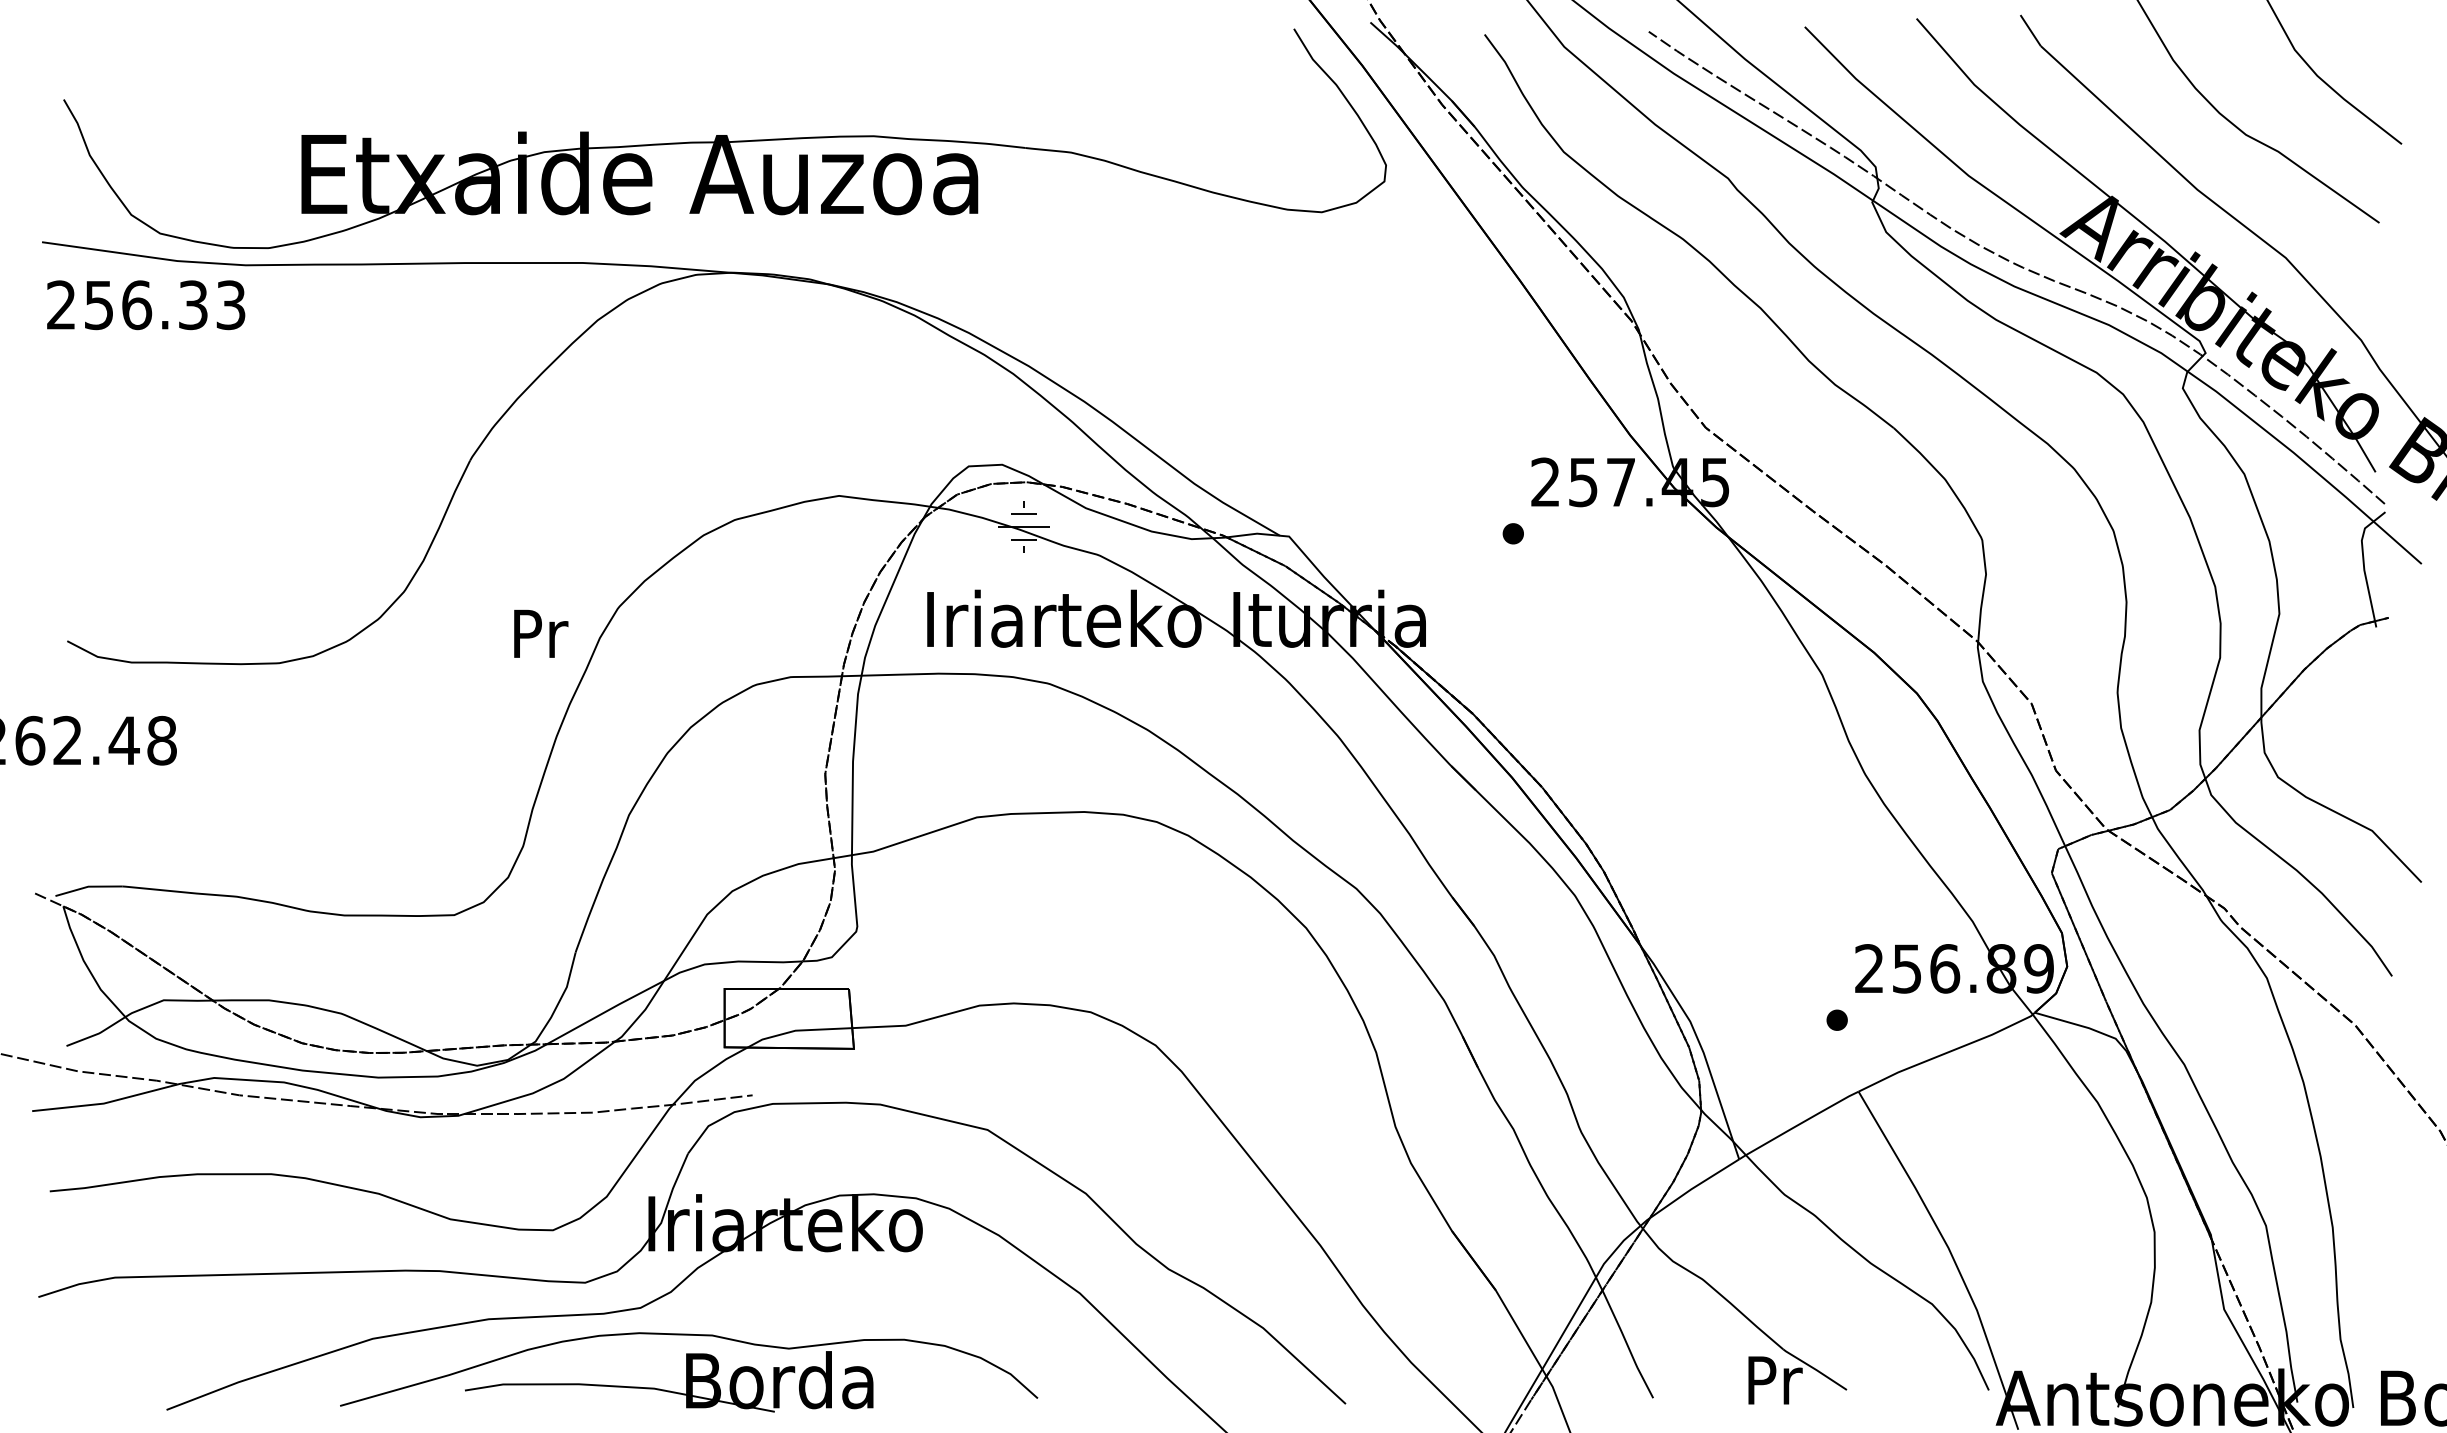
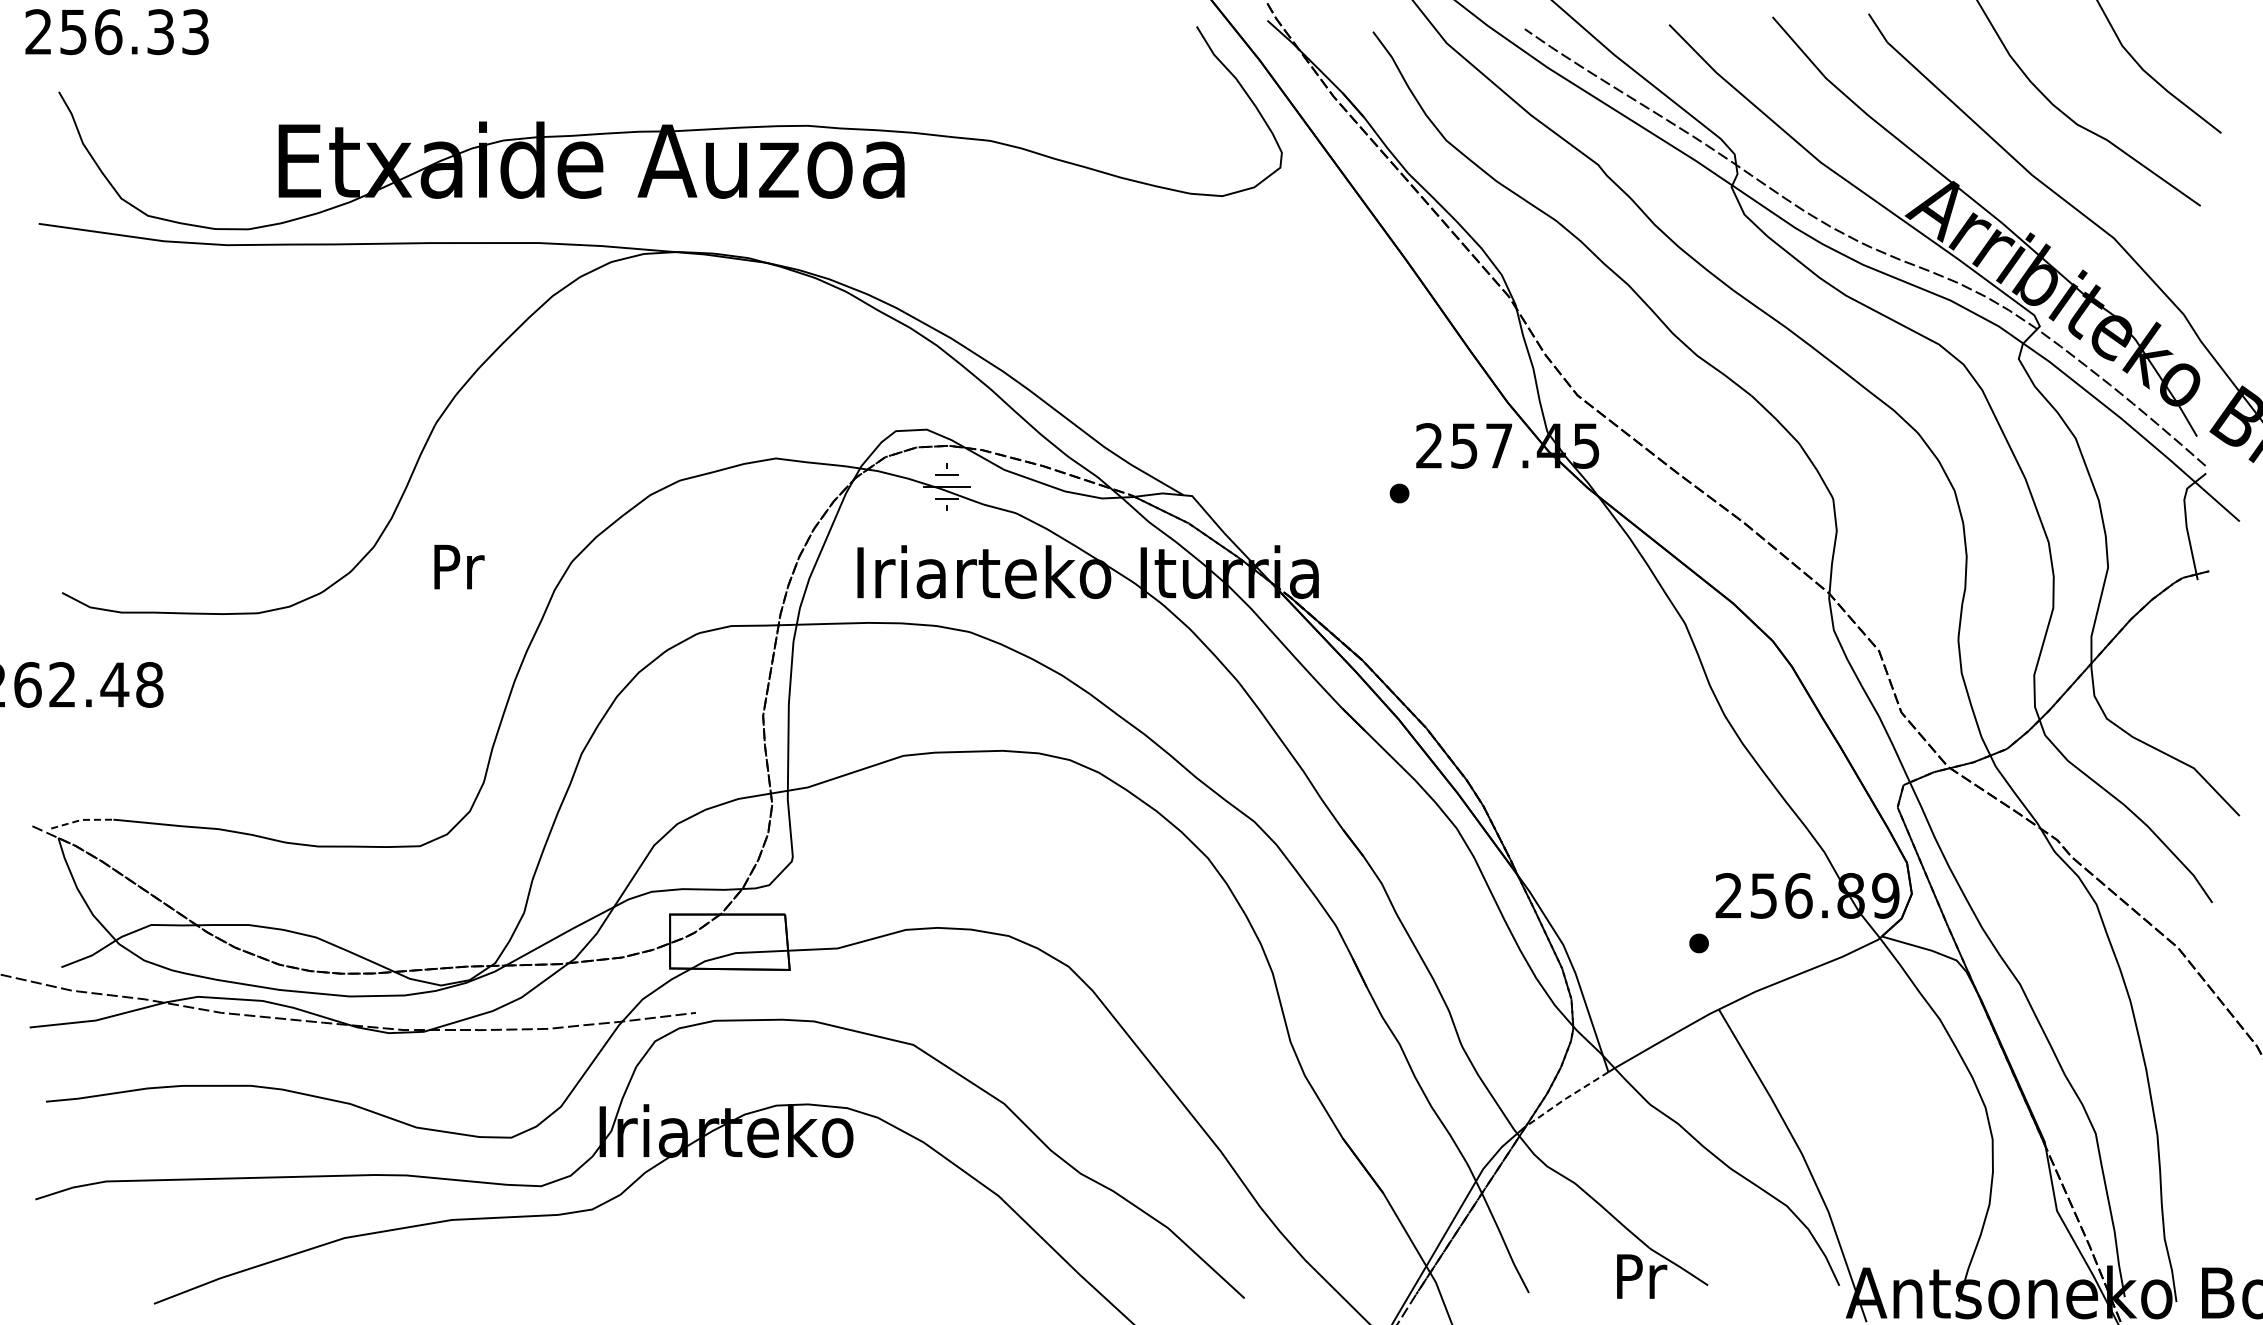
text: (145, 305) -> (116, 32), moved
text: (541, 634) -> (459, 567), moved
line: (88, 886) -> (81, 819), solid -> dashed
line: (1692, 1187) -> (1565, 1098), solid -> dashed
part: (689, 1372) -> (637, 1269), removed

